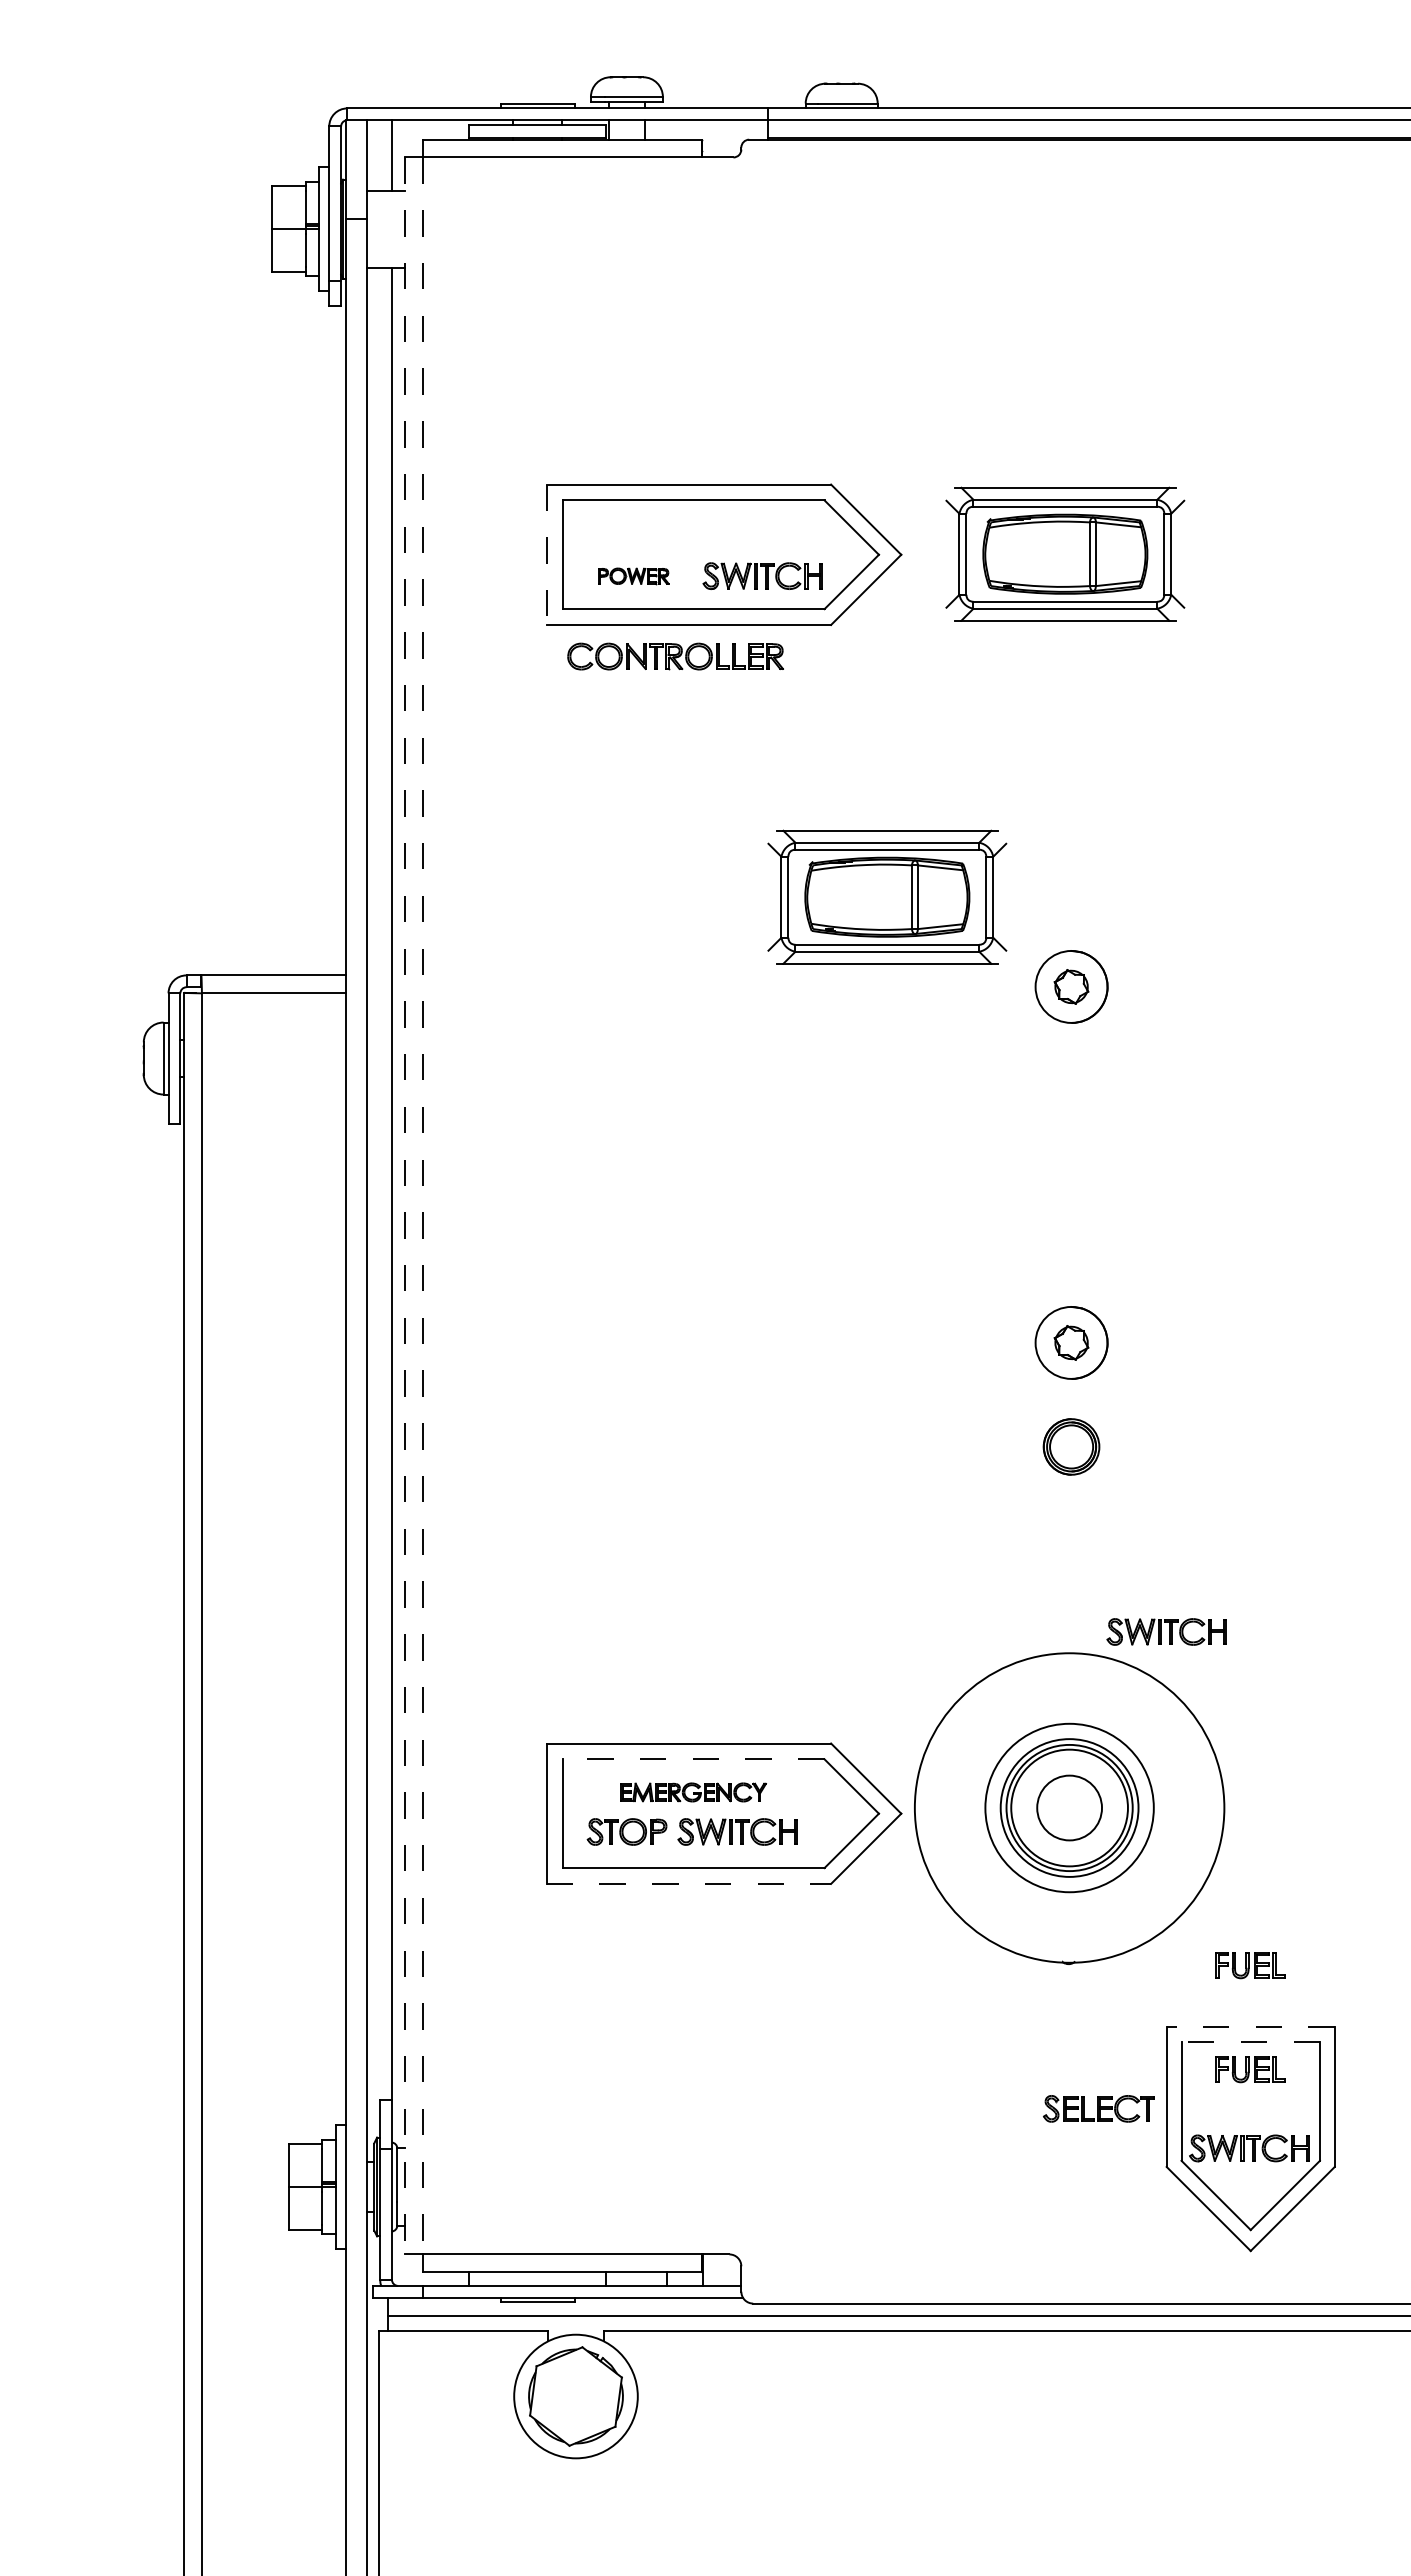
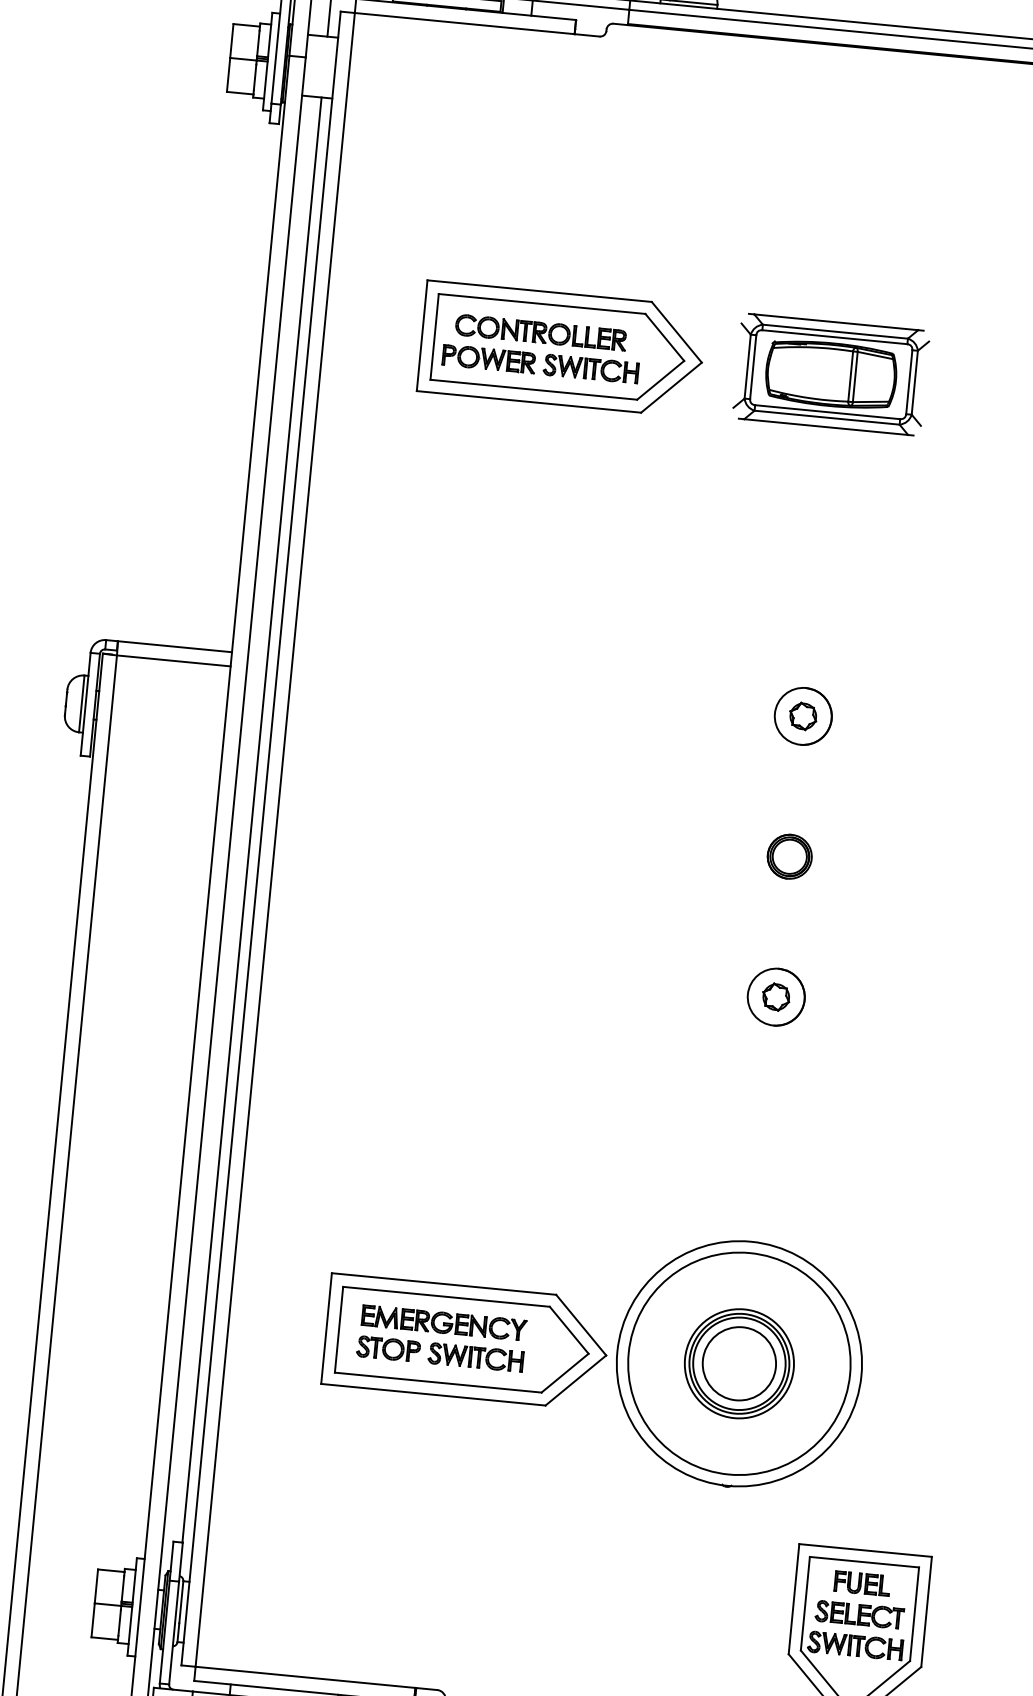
line: (546, 555) -> (421, 336), dashed -> solid
part: (633, 576) -> (488, 359), size x1.67
part: (675, 656) -> (540, 332), moved
part: (887, 896) -> (665, 631), removed
line: (405, 1206) -> (261, 838), dashed -> solid
line: (423, 1206) -> (275, 840), dashed -> solid
part: (1071, 1446) -> (789, 856), moved
part: (1166, 1631) -> (829, 1231), removed
line: (693, 1759) -> (446, 1296), dashed -> solid
part: (693, 1792) -> (443, 1323), size x1.43
circle: (1069, 1807) -> (739, 1363), size x1.43
circle: (1069, 1807) -> (739, 1363), size x1.67
line: (689, 1883) -> (433, 1394), dashed -> solid
part: (1250, 1965) -> (870, 1501), removed
line: (1250, 2027) -> (865, 1550), dashed -> solid
line: (1250, 2042) -> (864, 1562), dashed -> solid
part: (1098, 2108) -> (859, 1614), moved

